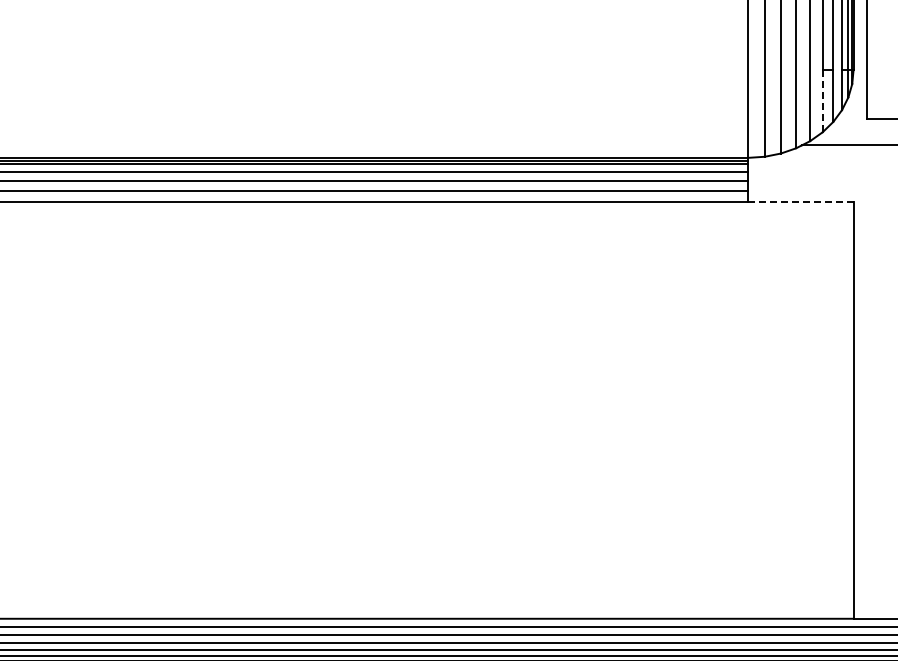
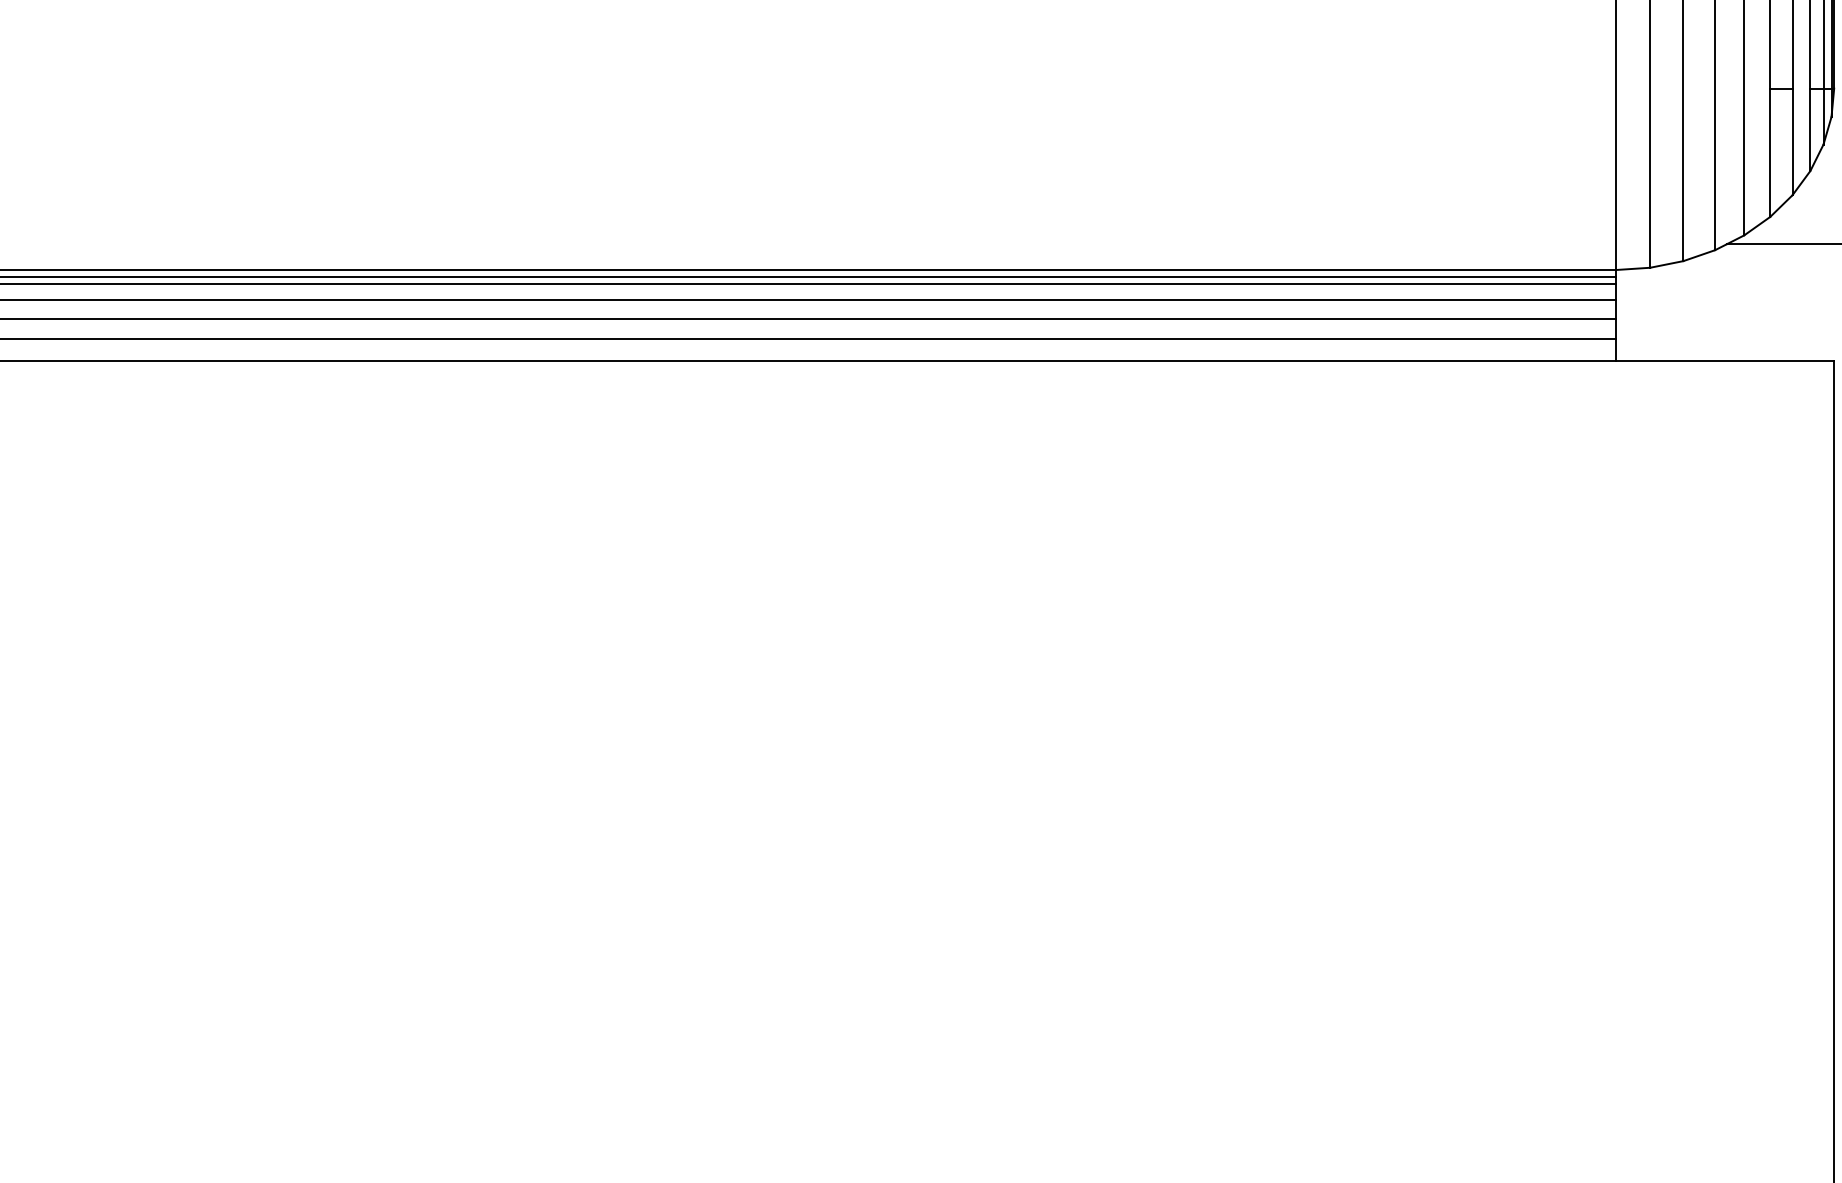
line: (822, 101) -> (1769, 153), dashed -> solid
line: (800, 201) -> (1724, 360), dashed -> solid

